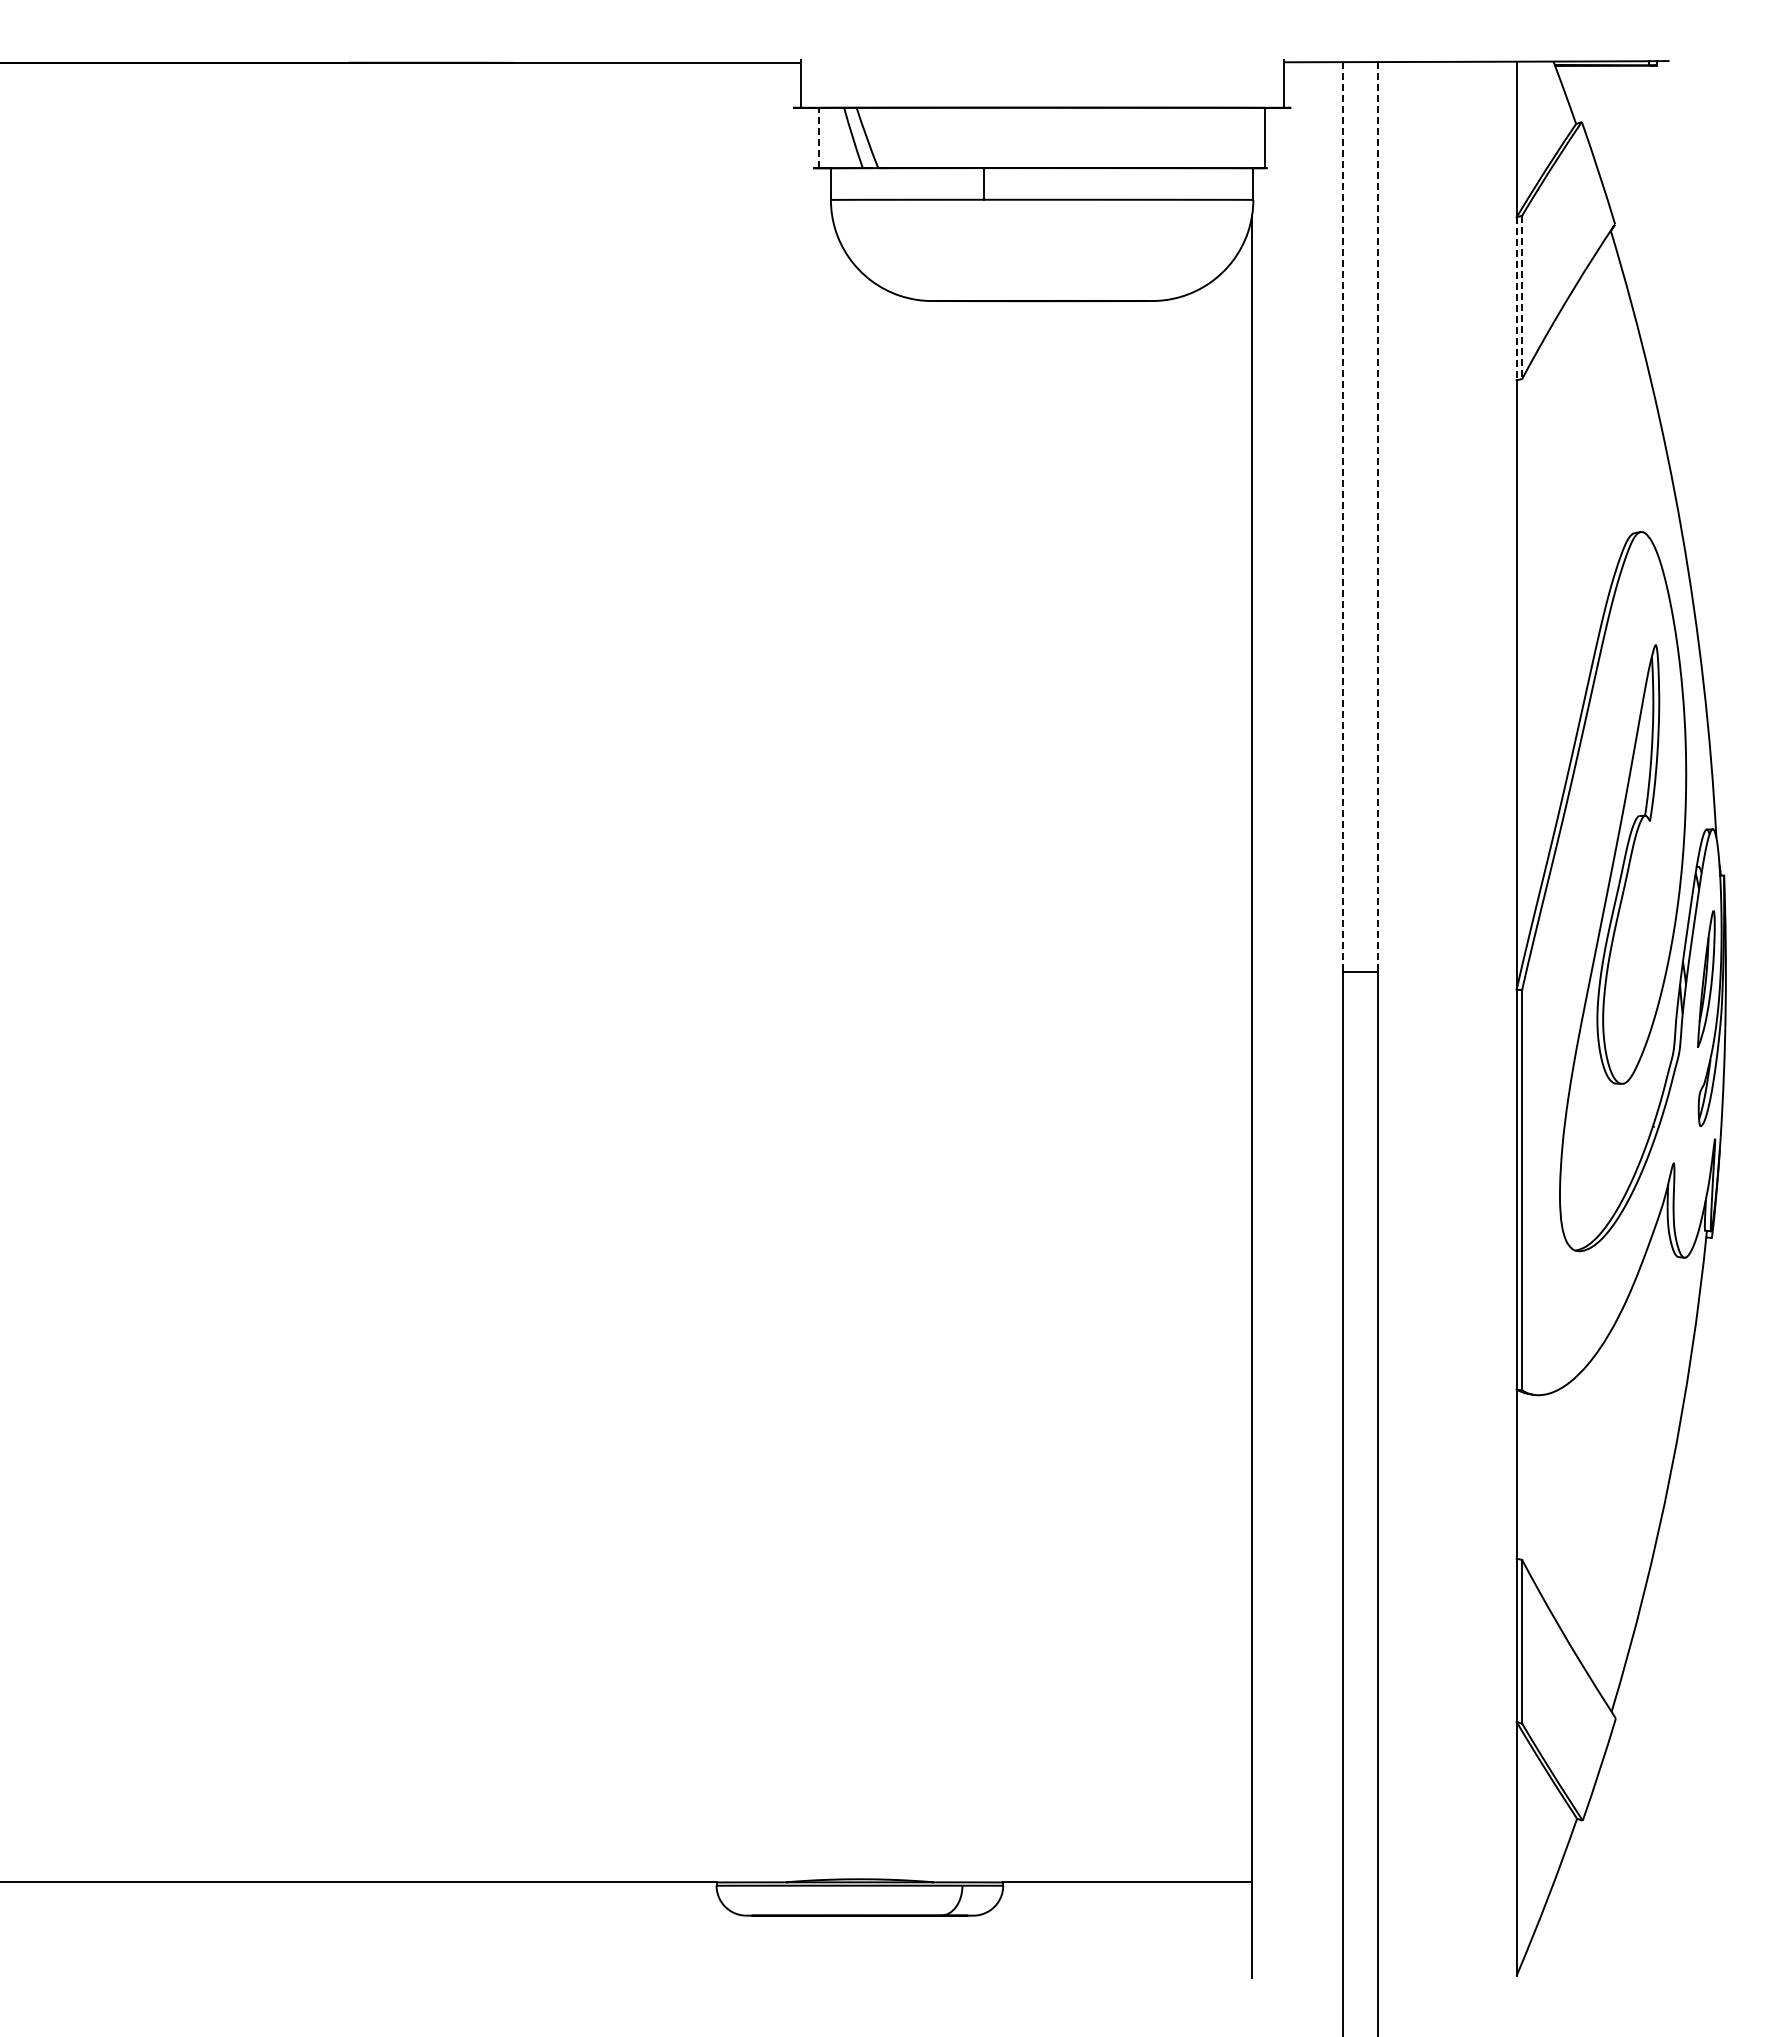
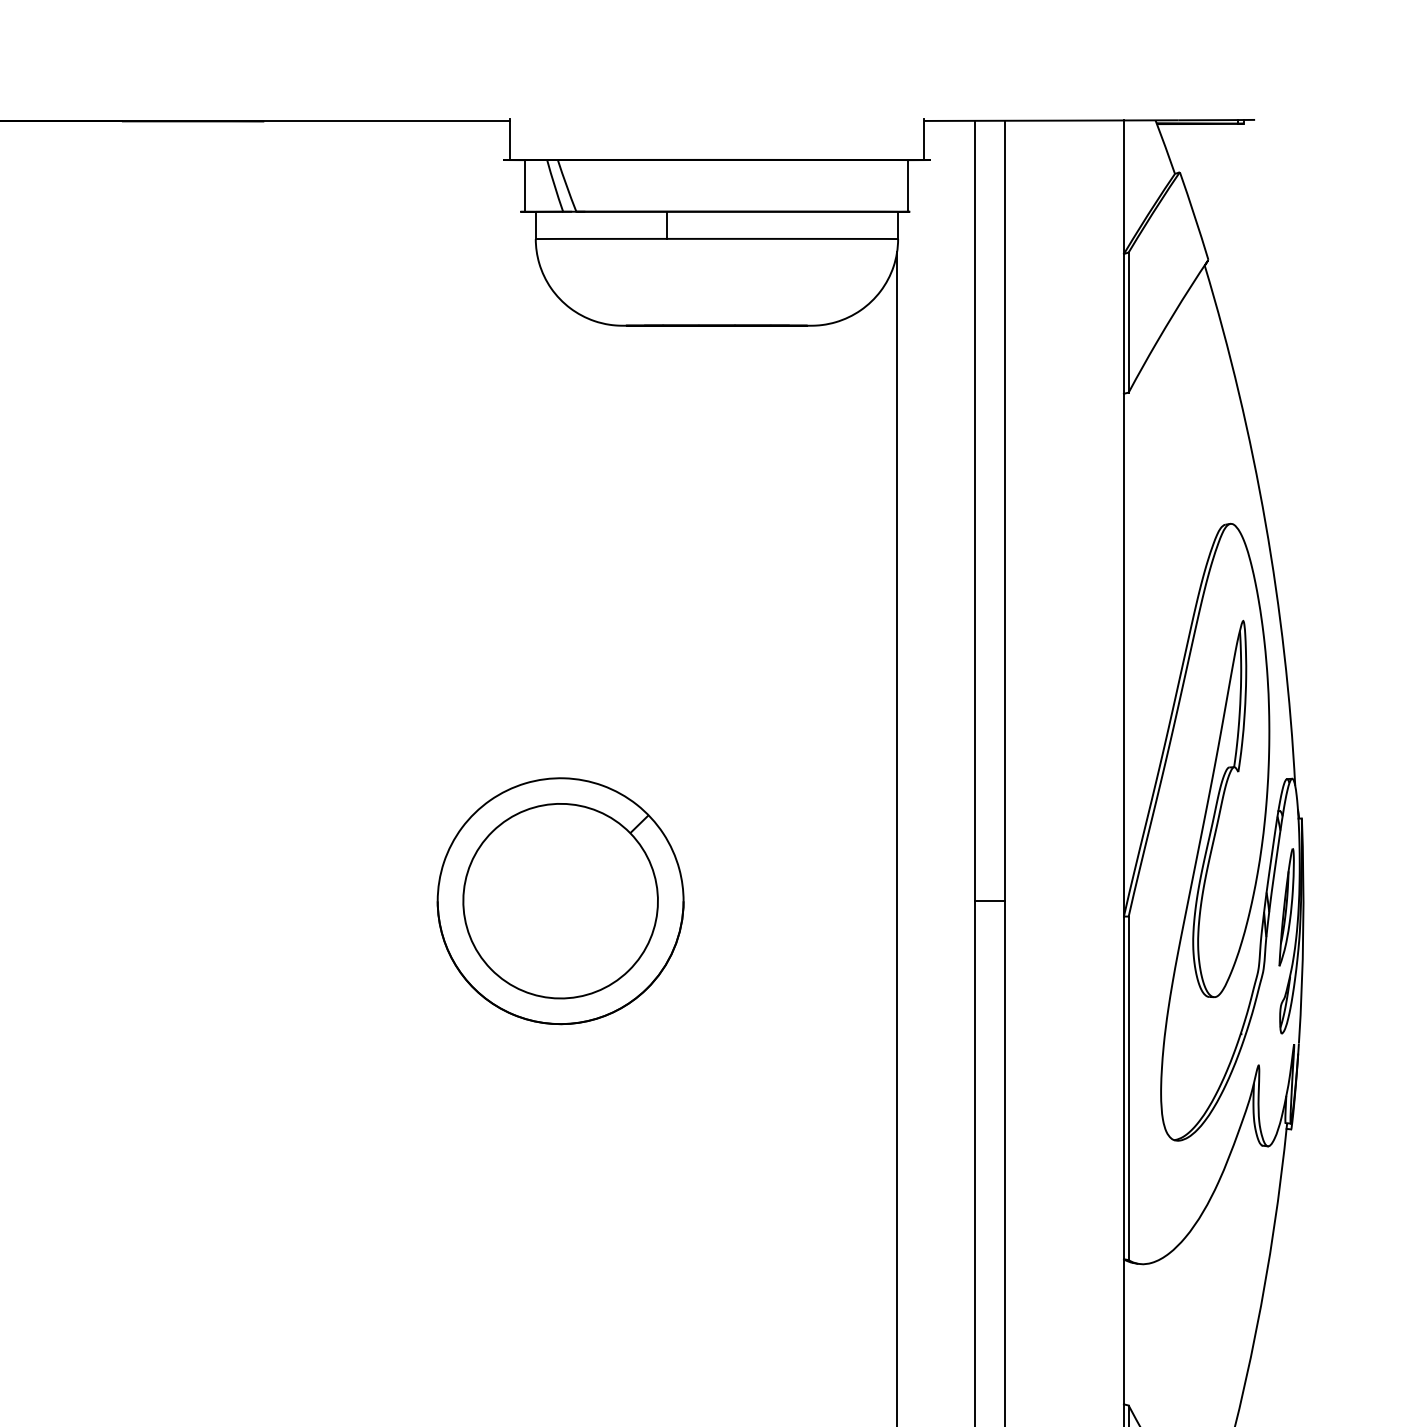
line: (818, 137) -> (525, 185), dashed -> solid
line: (1522, 297) -> (1128, 322), dashed -> solid
line: (1516, 299) -> (1123, 324), dashed -> solid
line: (1342, 516) -> (974, 510), dashed -> solid
line: (1377, 516) -> (1004, 510), dashed -> solid
part: (859, 971) -> (560, 900), added

